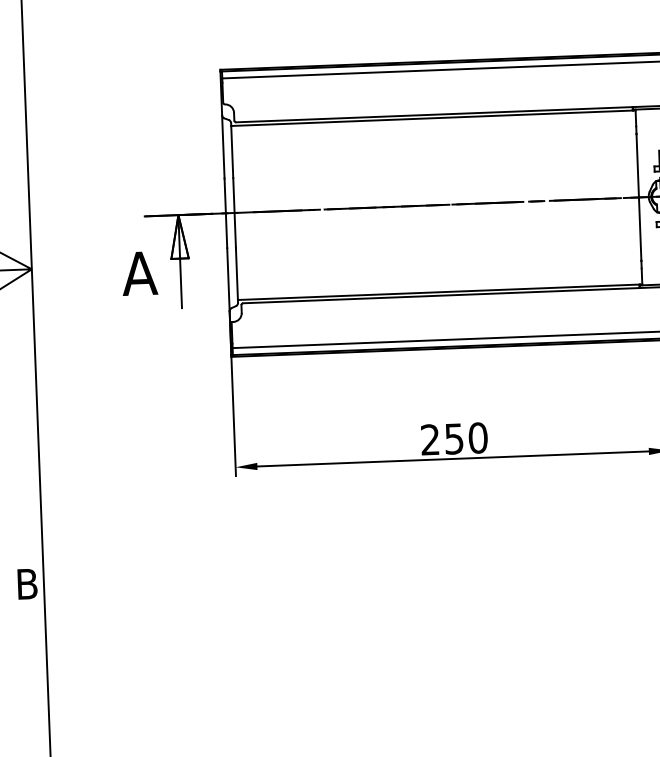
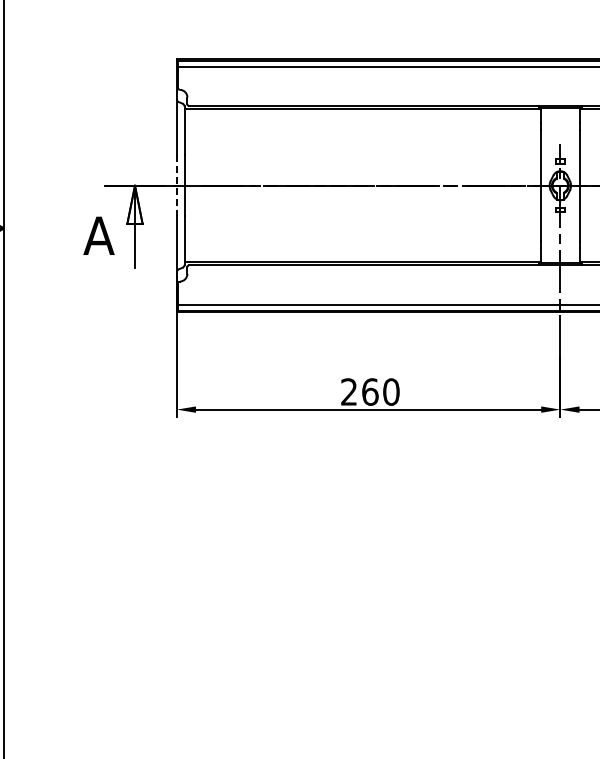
line: (225, 213) -> (176, 185), solid -> dashed
text: (454, 438) -> (370, 391), 250 -> 260

